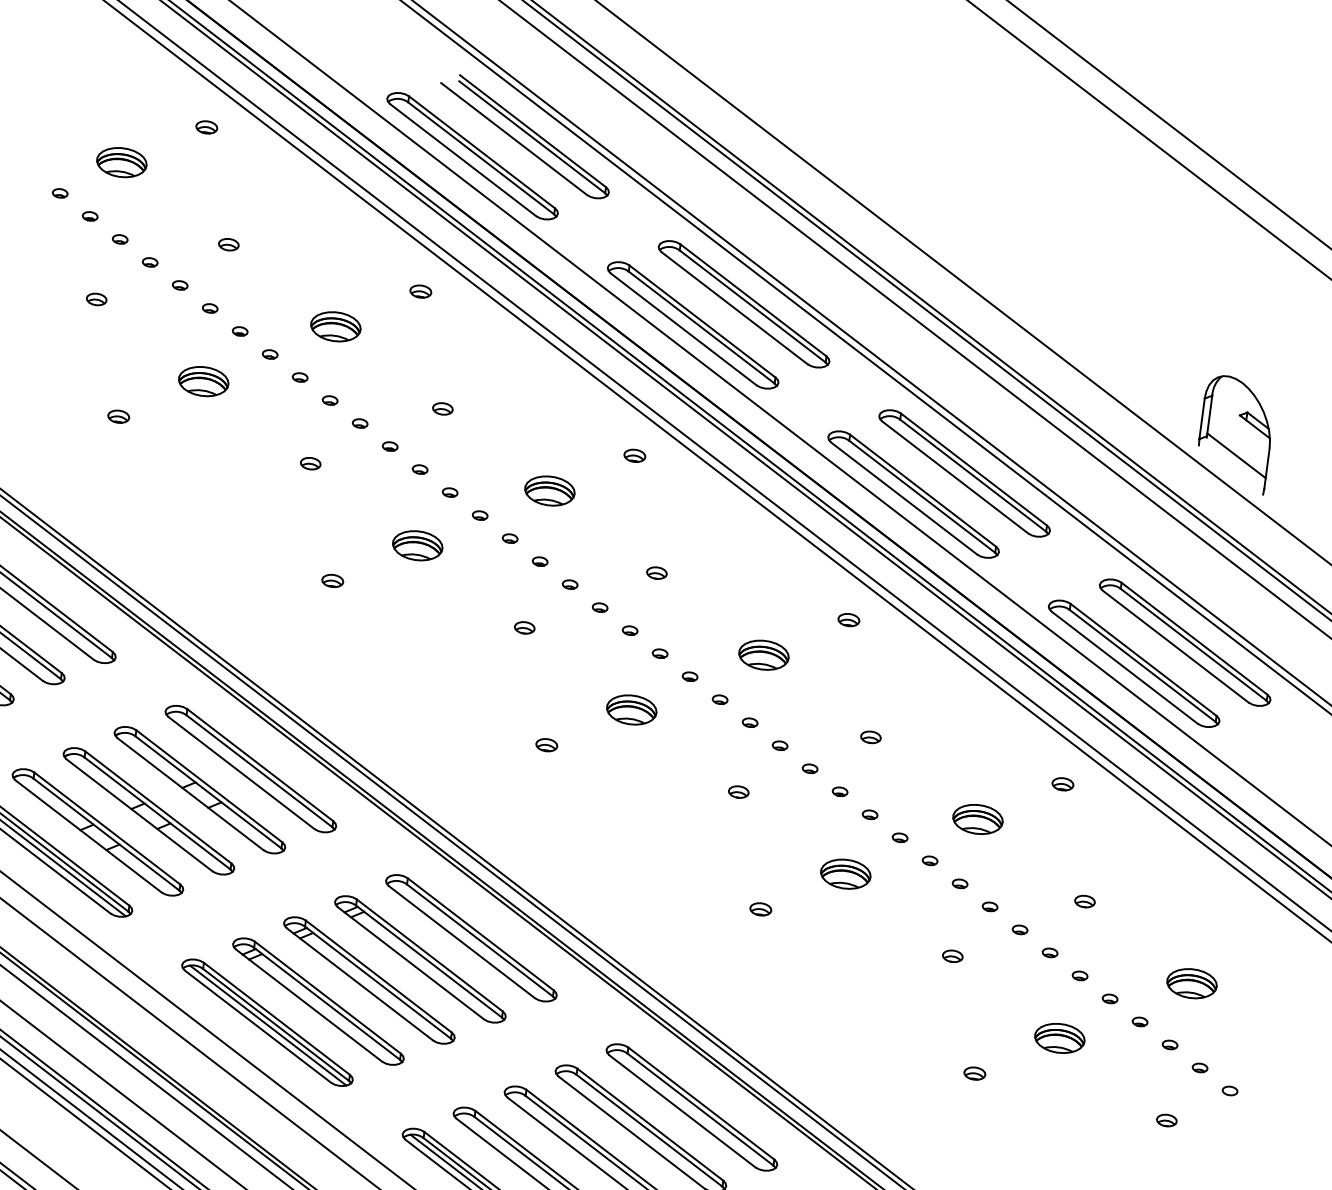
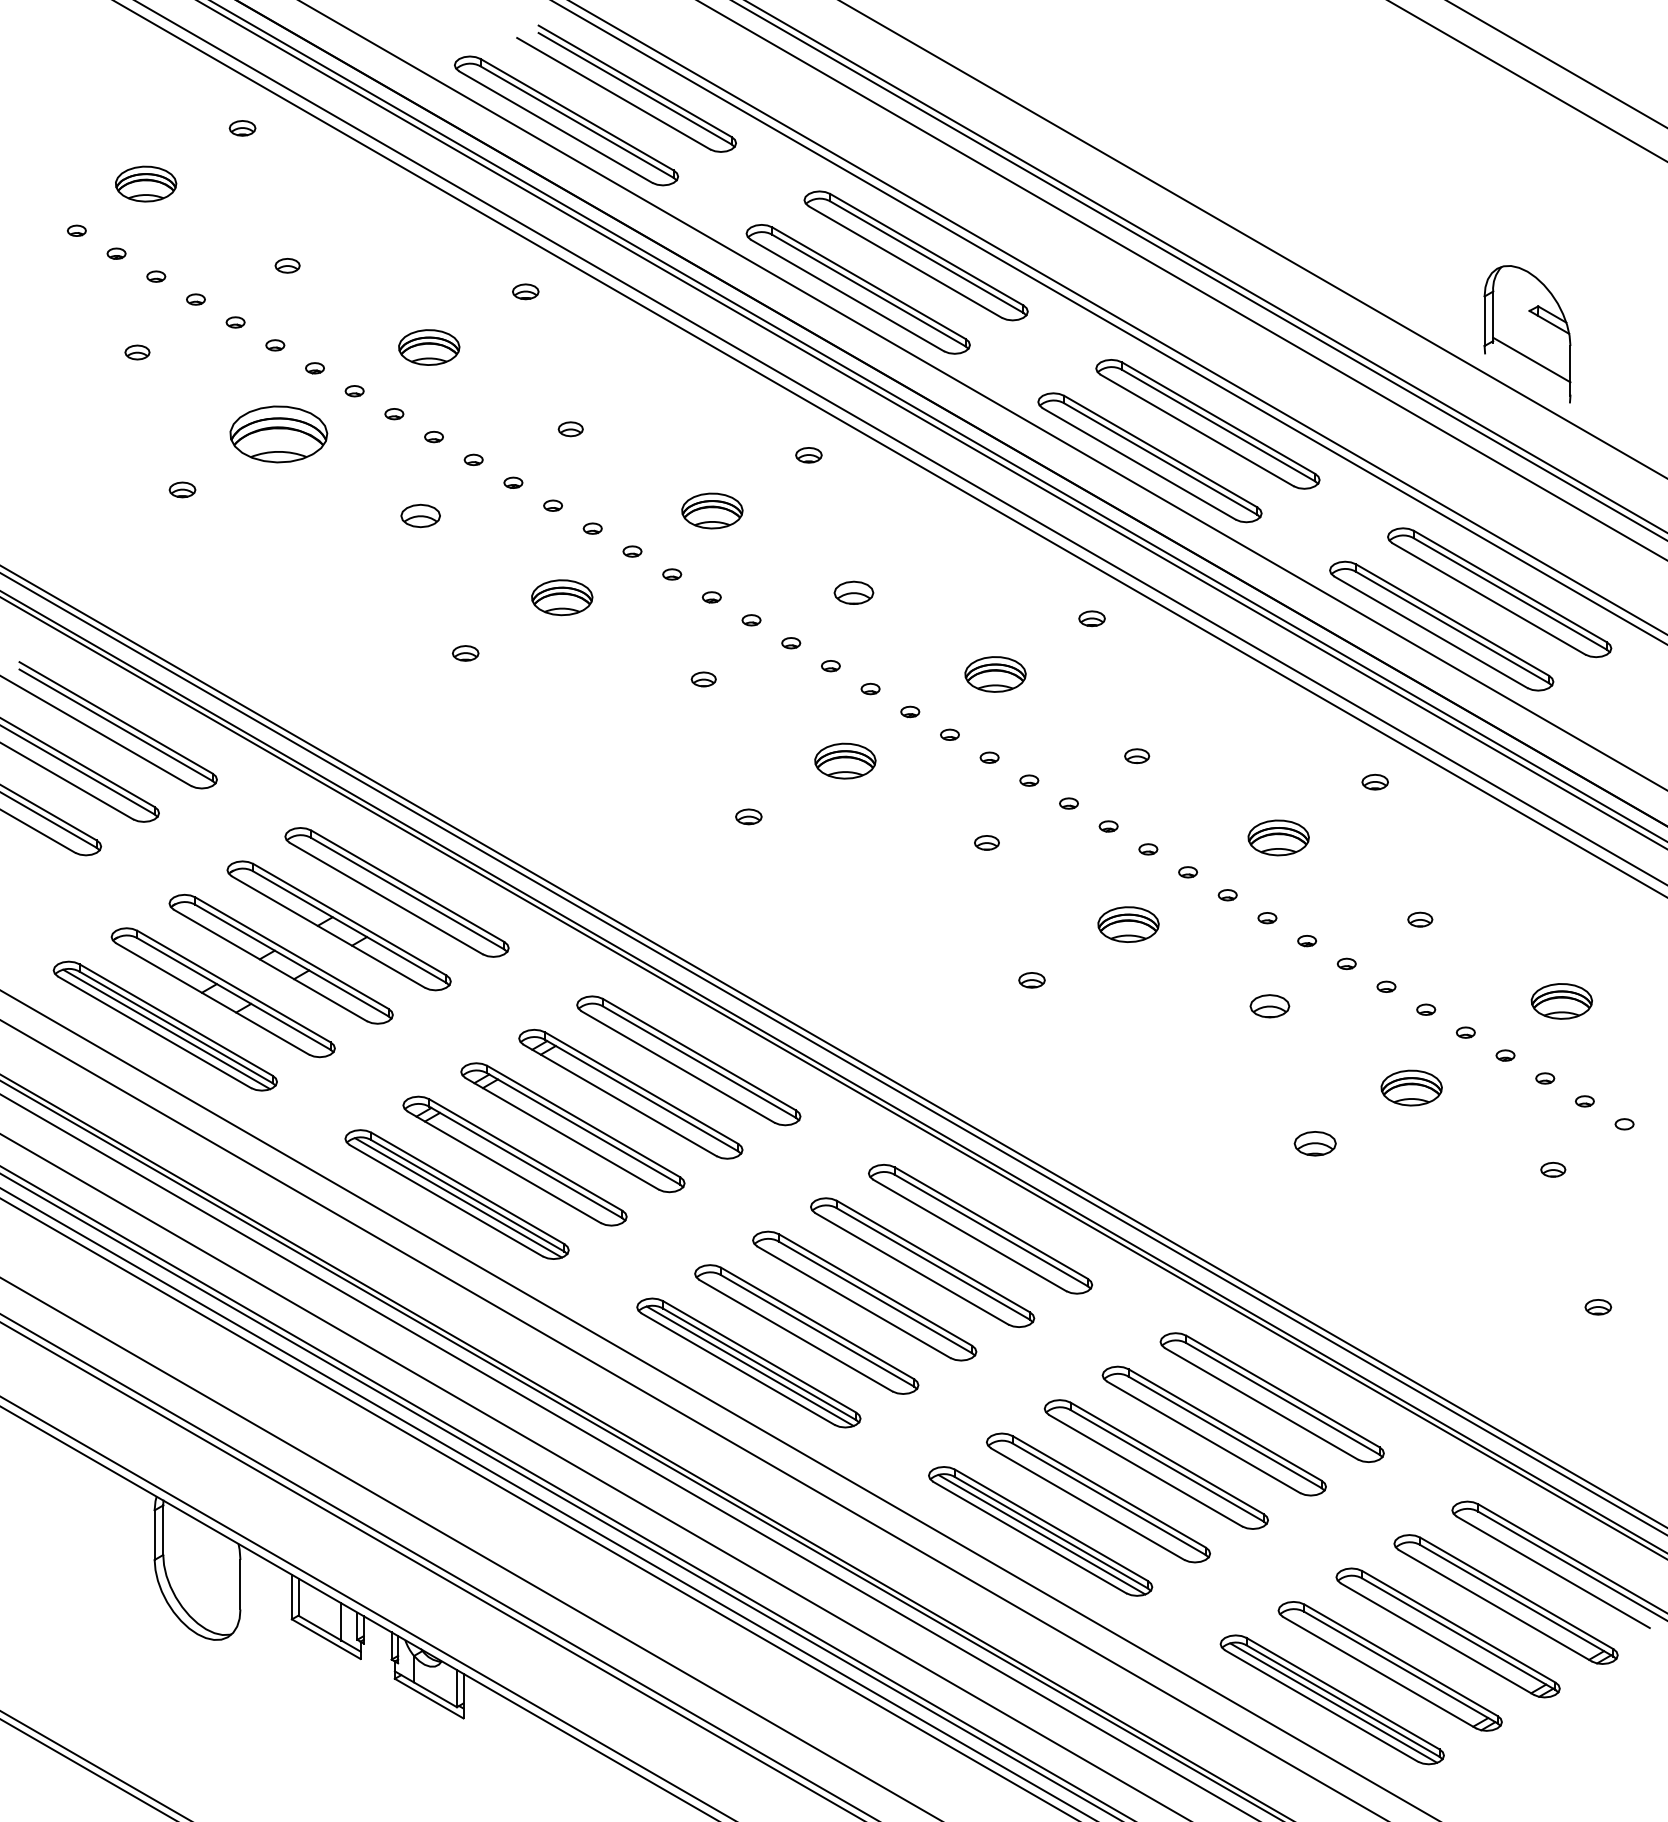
part: (204, 381) -> (279, 433), size x1.6
part: (310, 463) -> (420, 515), size x1.6
part: (656, 572) -> (853, 592), size x1.6
part: (953, 956) -> (1270, 1006), size x1.6
part: (974, 1073) -> (1314, 1143), size x1.6

